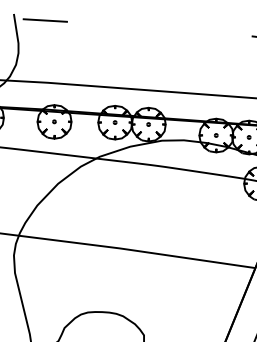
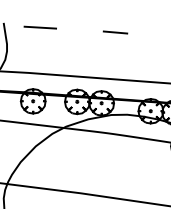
line: (44, 20) -> (39, 27), moved
line: (167, 26) -> (115, 32), added

